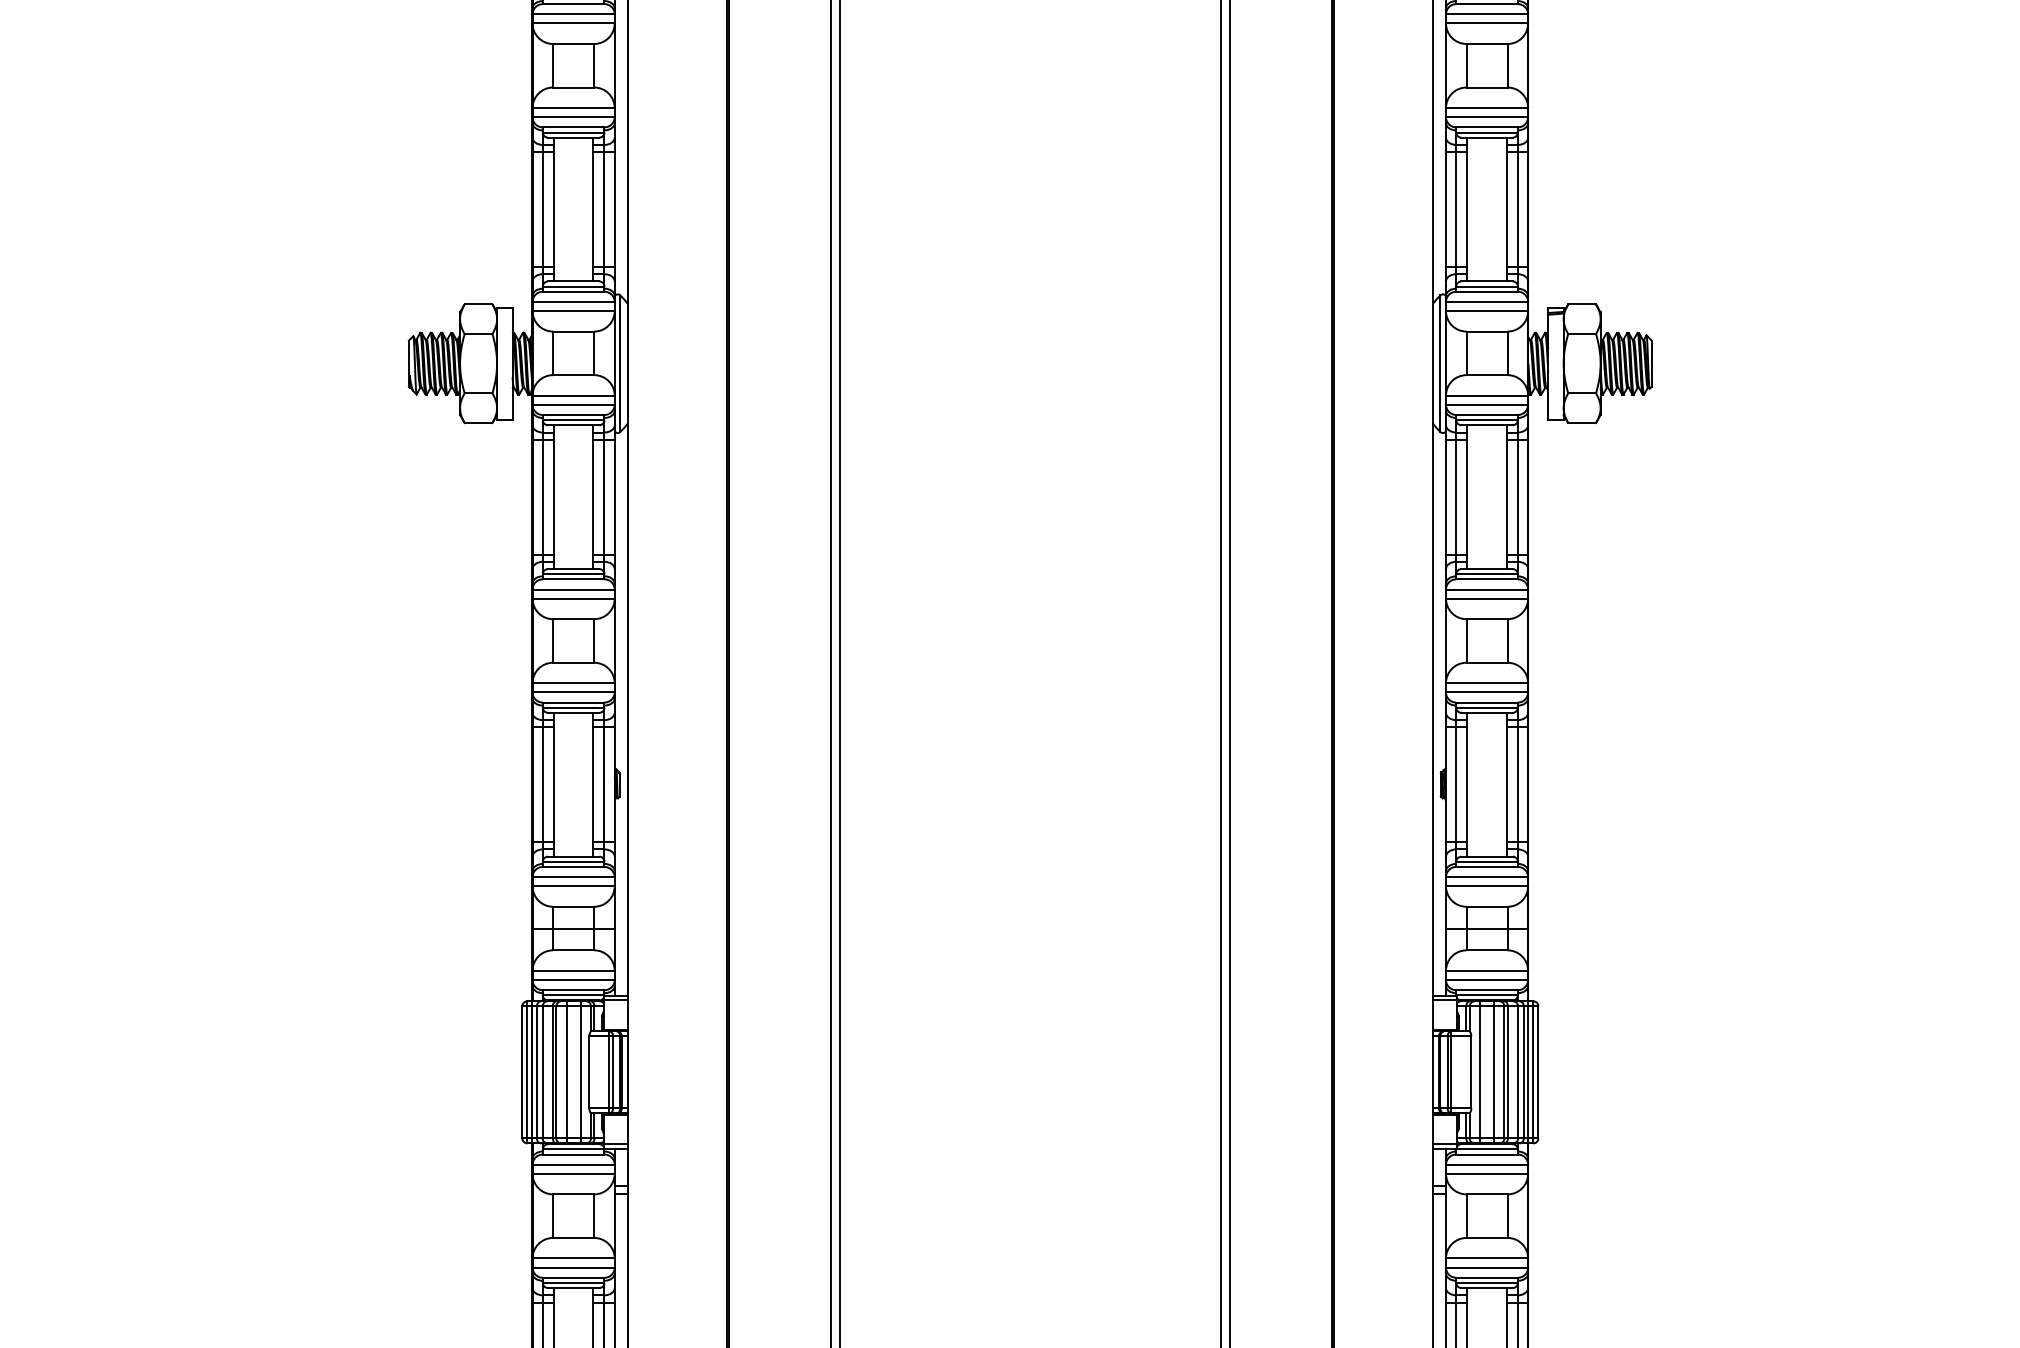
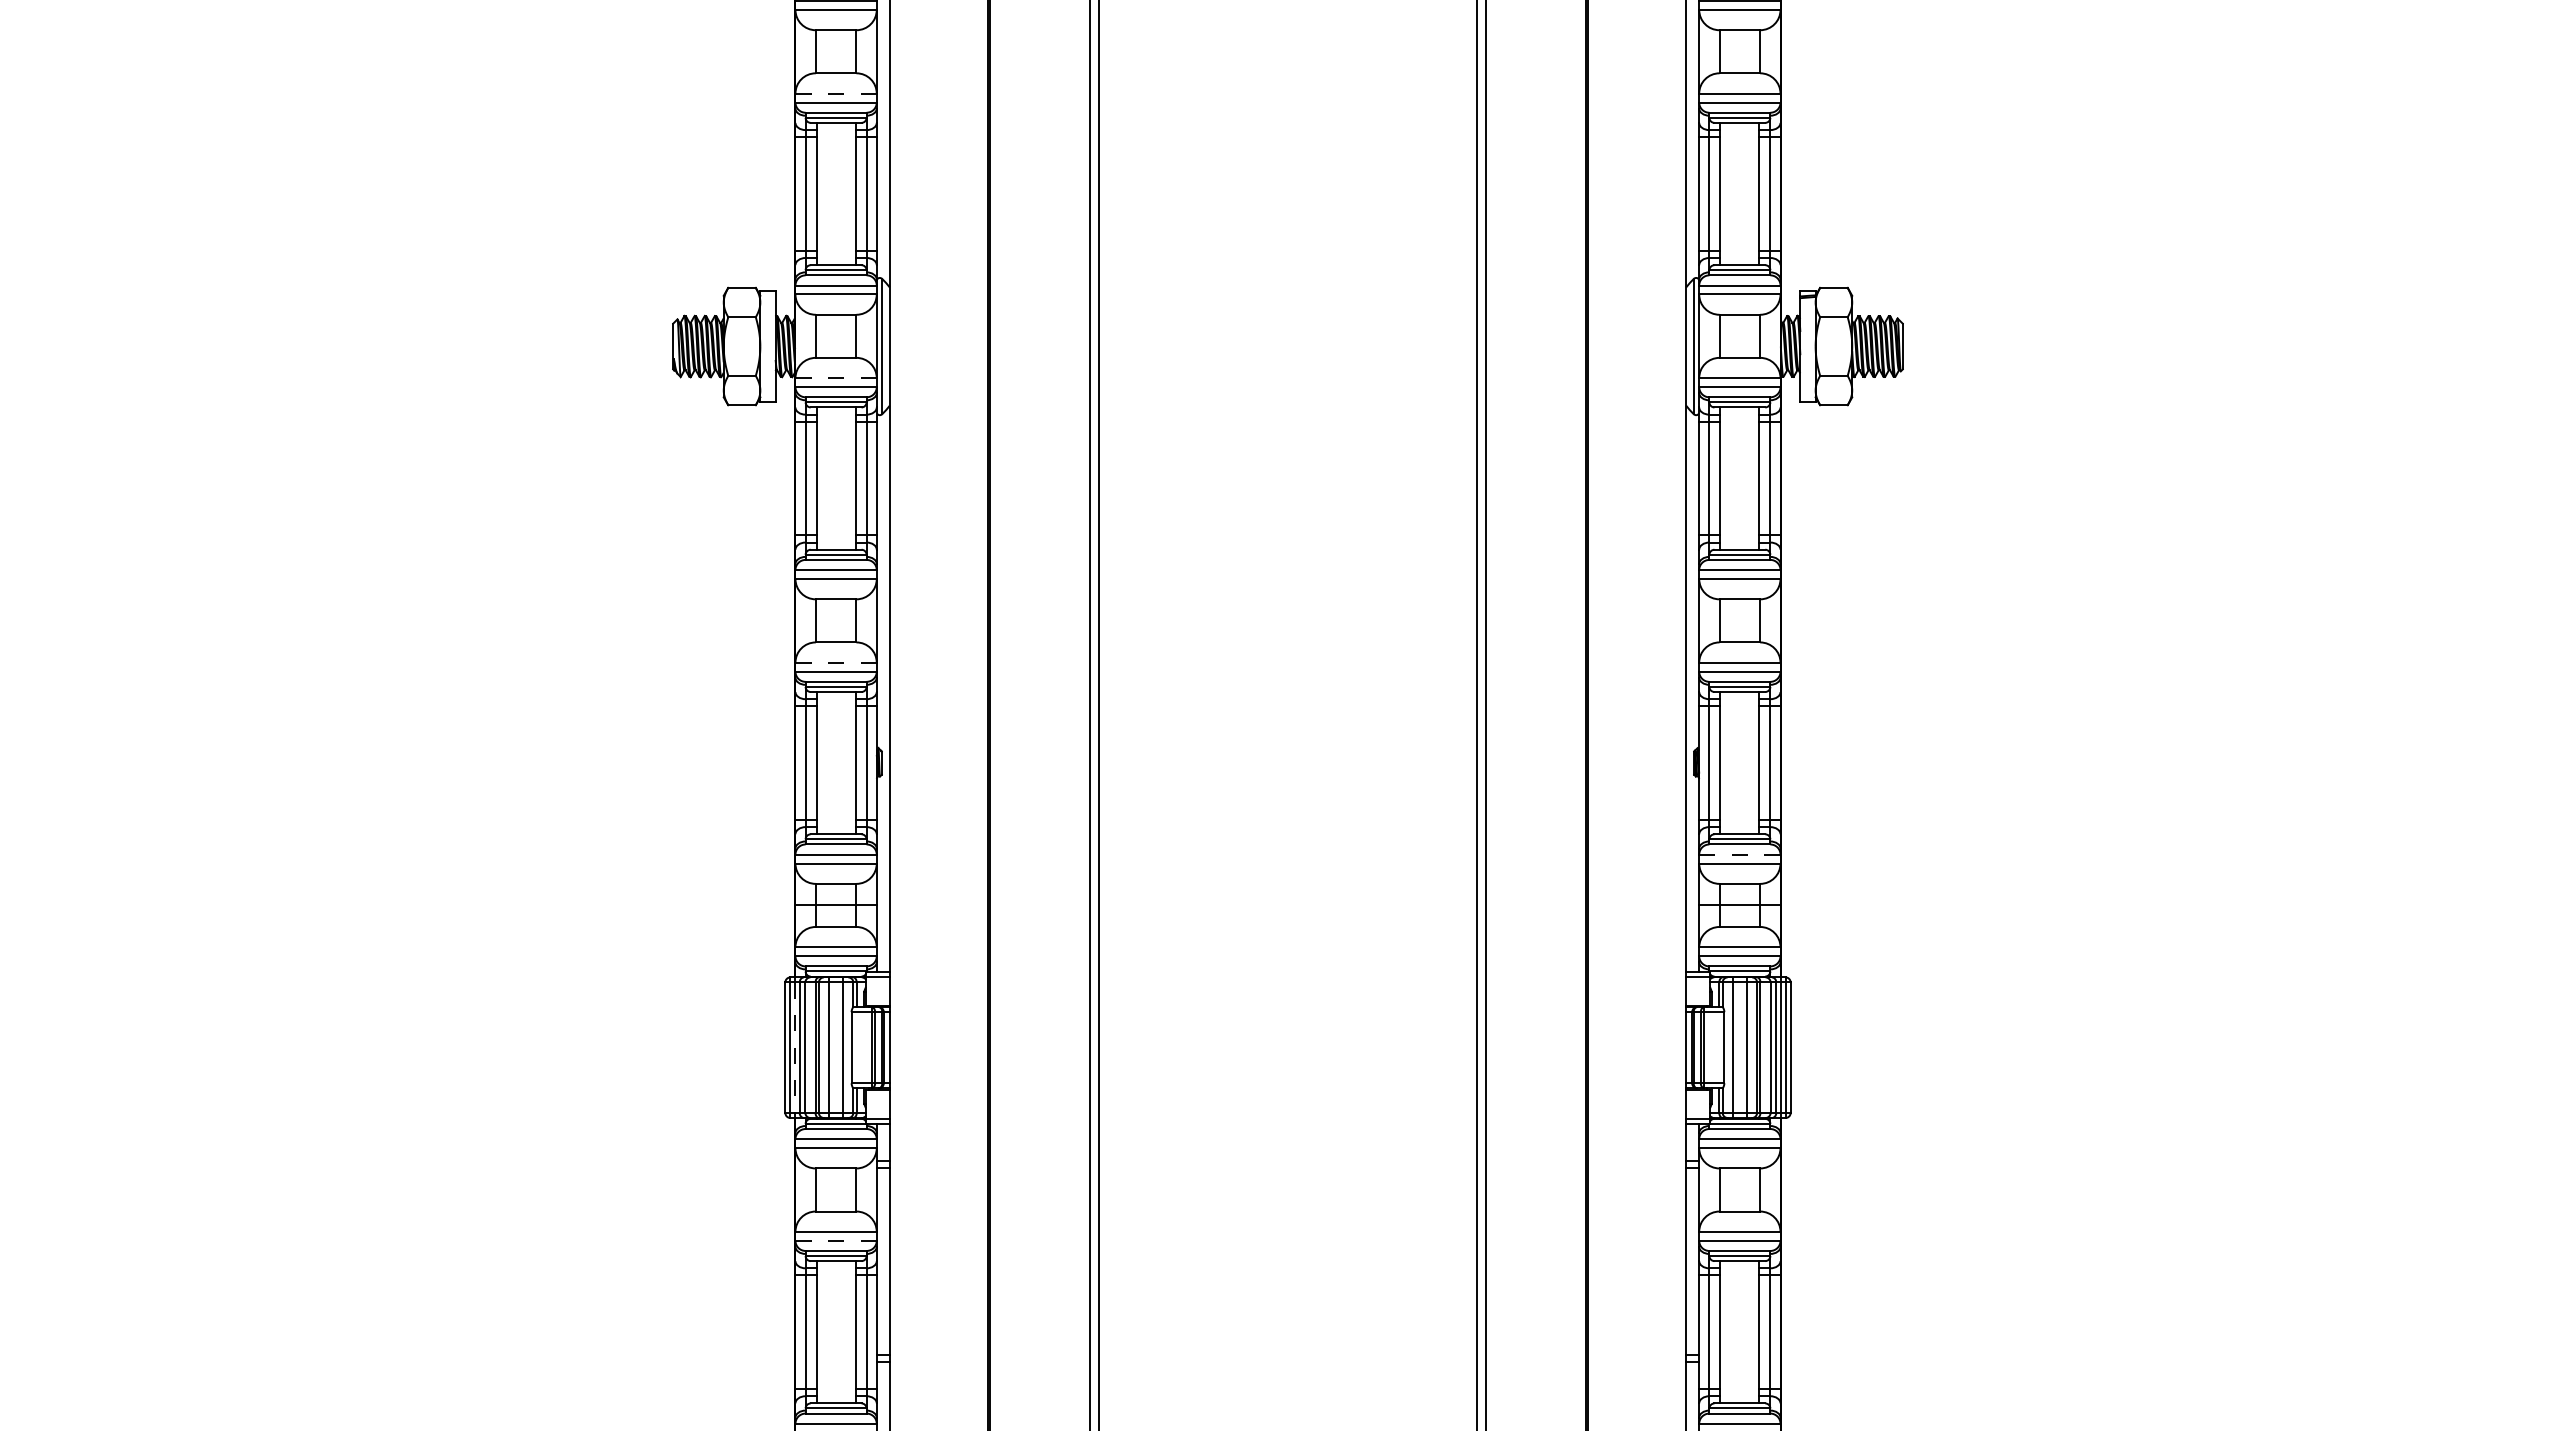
line: (574, 107) -> (836, 93), solid -> dashed
line: (574, 395) -> (836, 378), solid -> dashed
line: (574, 683) -> (836, 662), solid -> dashed
line: (1486, 877) -> (1739, 854), solid -> dashed
line: (532, 1073) -> (795, 1048), solid -> dashed
line: (574, 1267) -> (836, 1240), solid -> dashed

